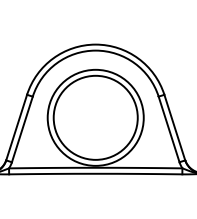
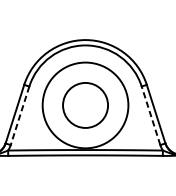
circle: (95, 117) -> (85, 105), size x0.6
line: (168, 128) -> (150, 114), solid -> dashed
line: (22, 129) -> (20, 115), solid -> dashed

